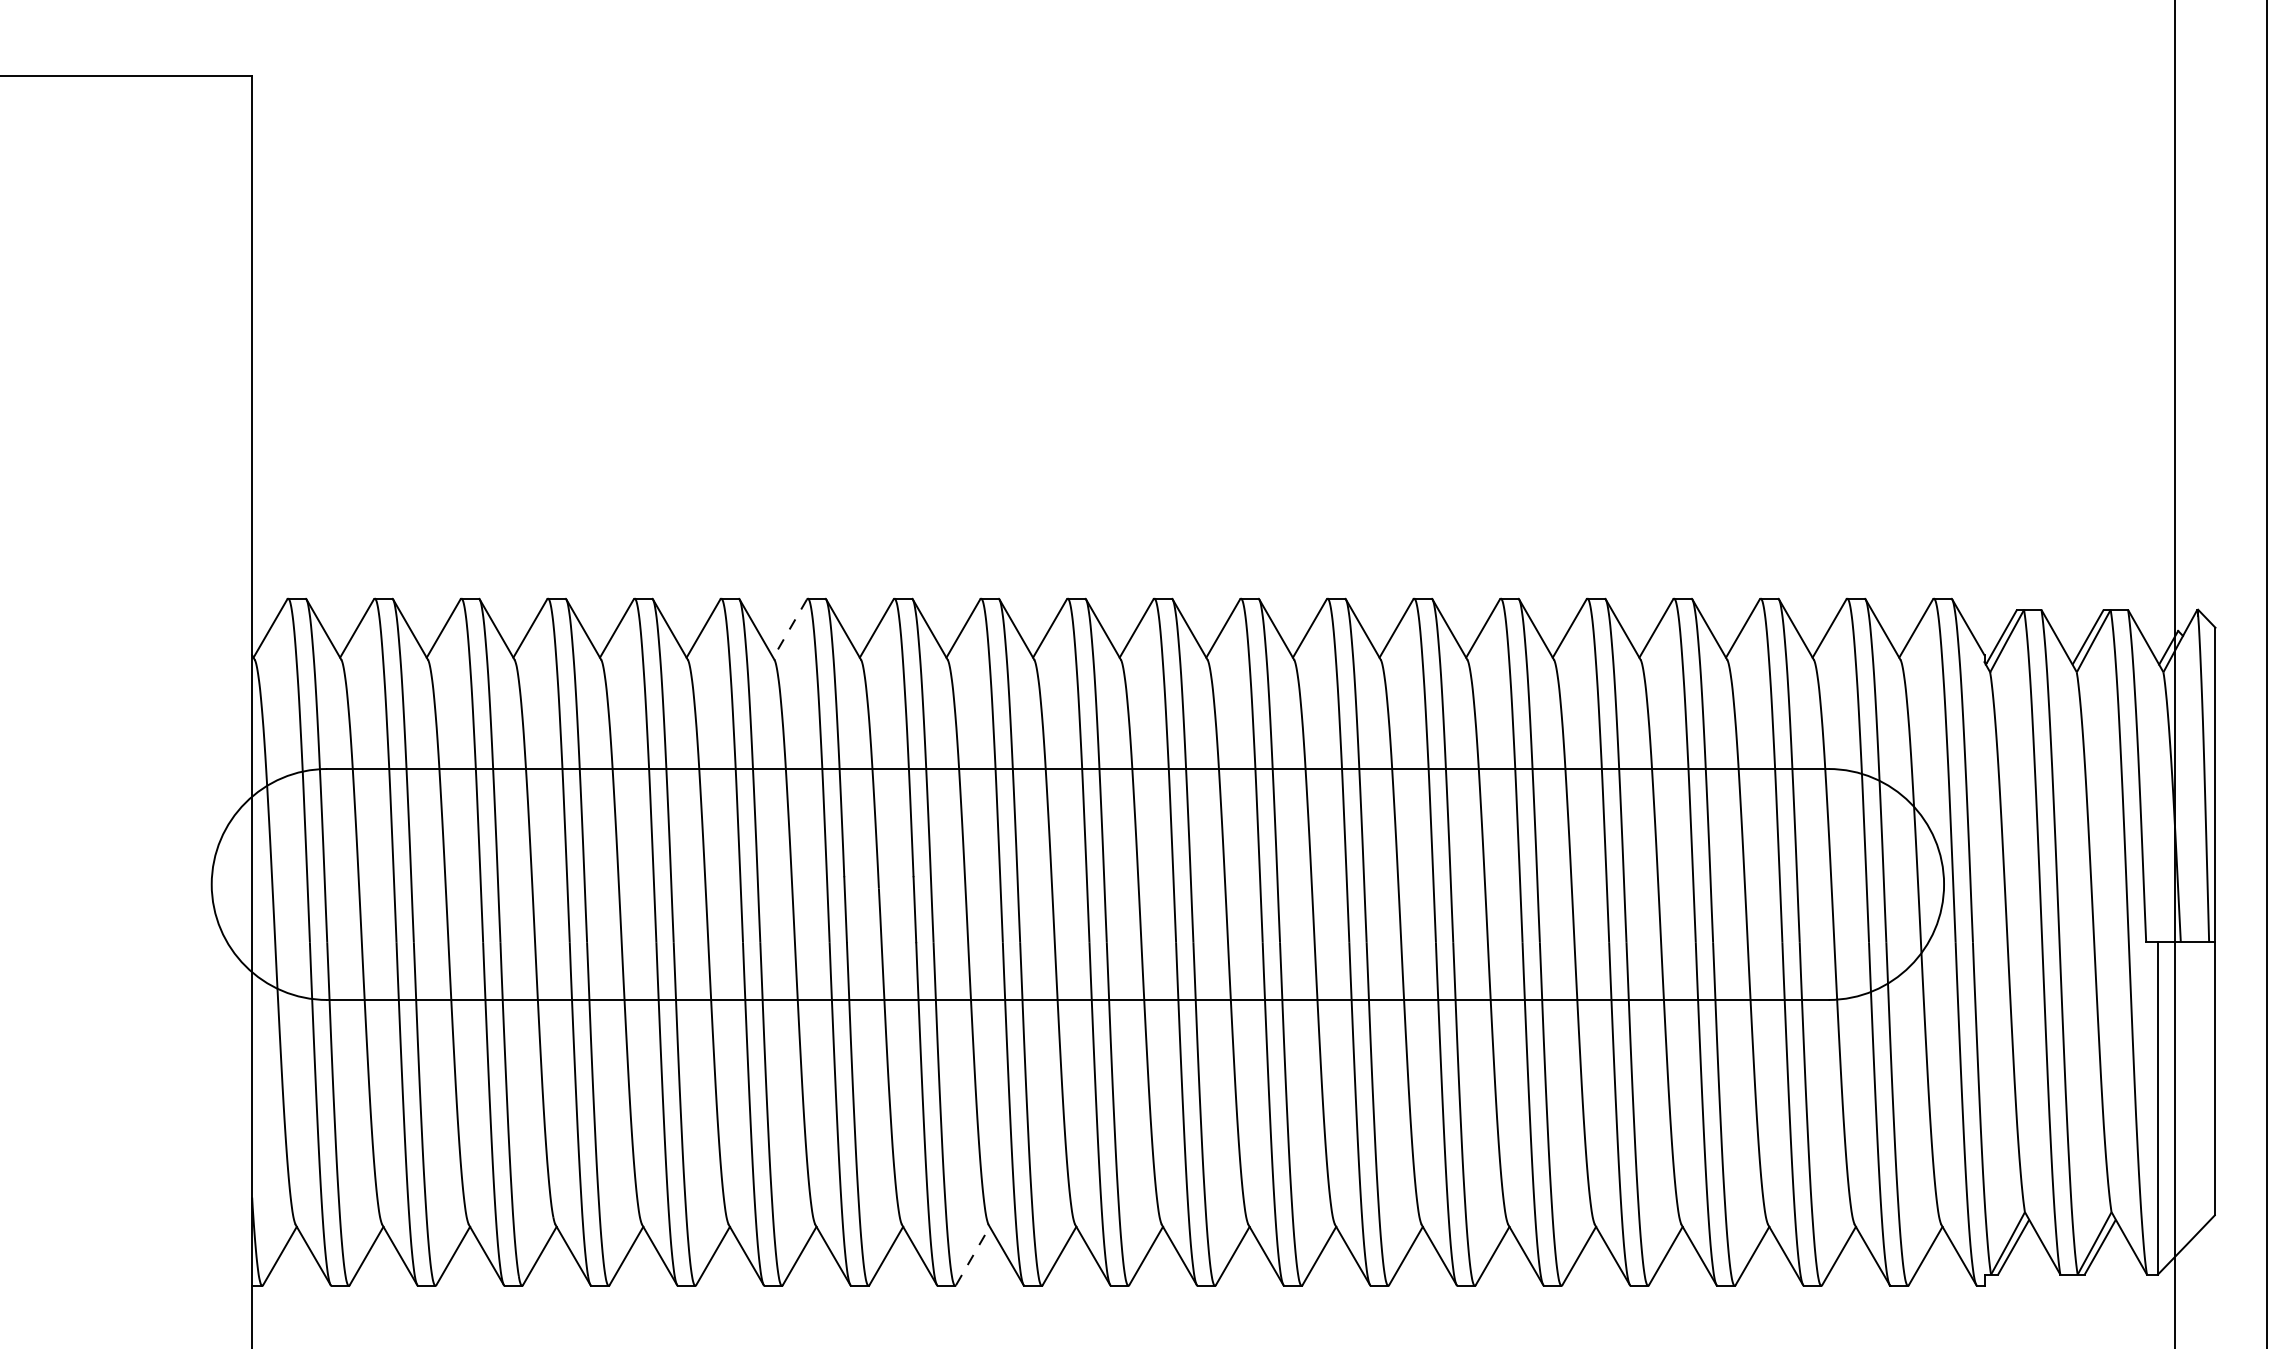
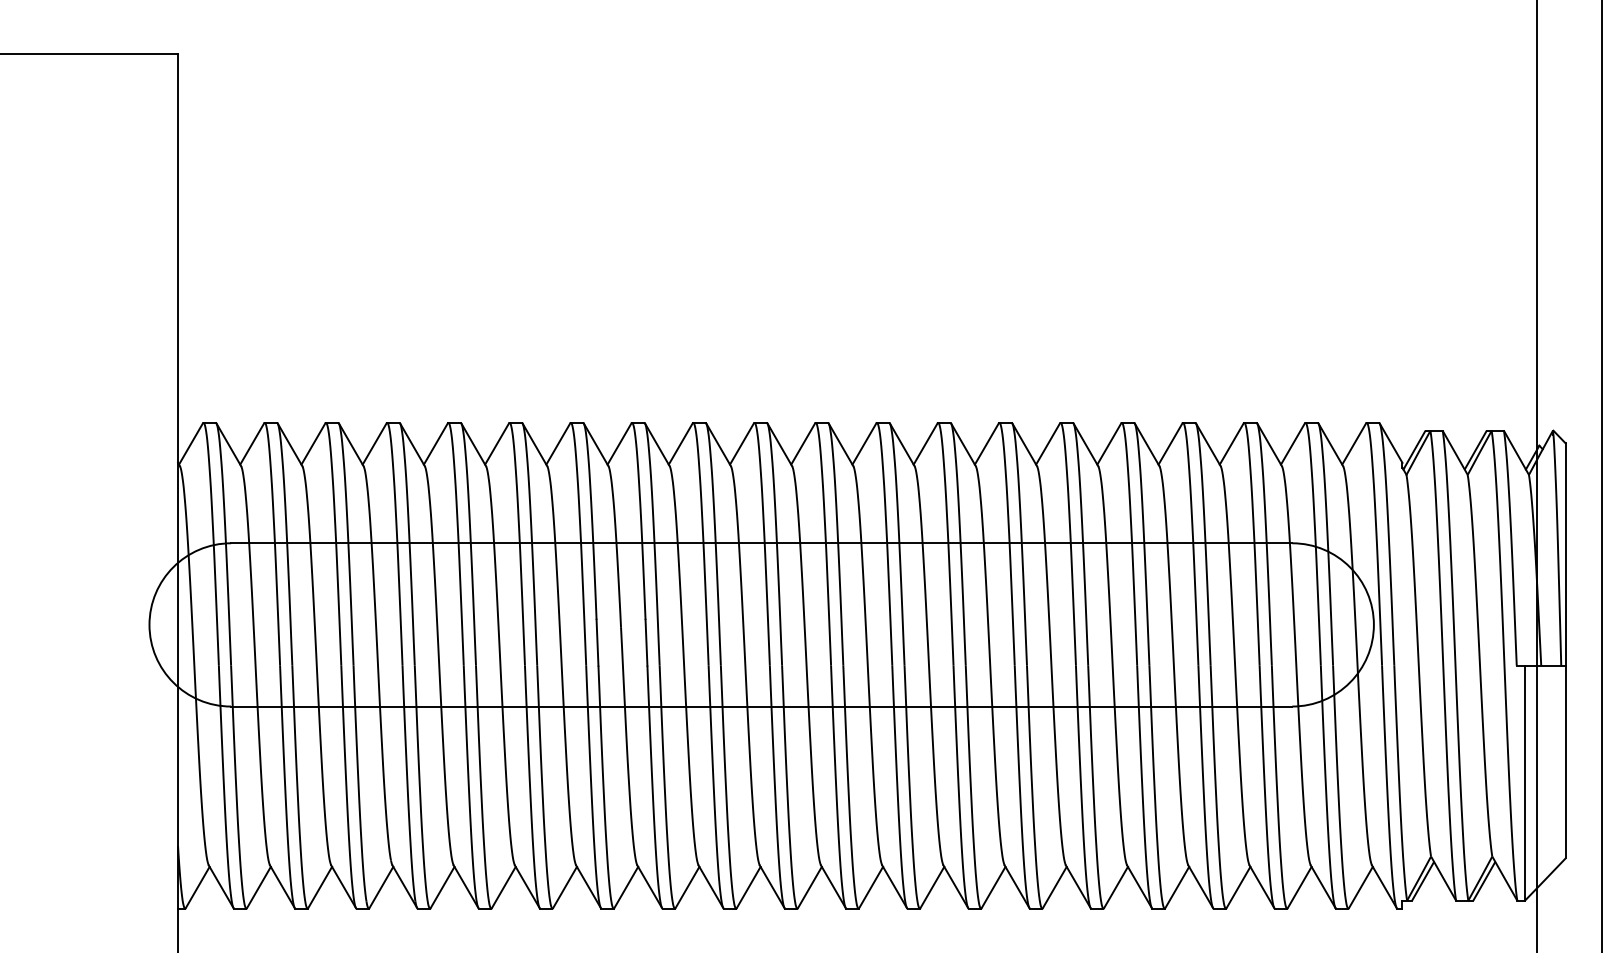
line: (790, 628) -> (558, 443), dashed -> solid
line: (972, 1255) -> (687, 887), dashed -> solid

